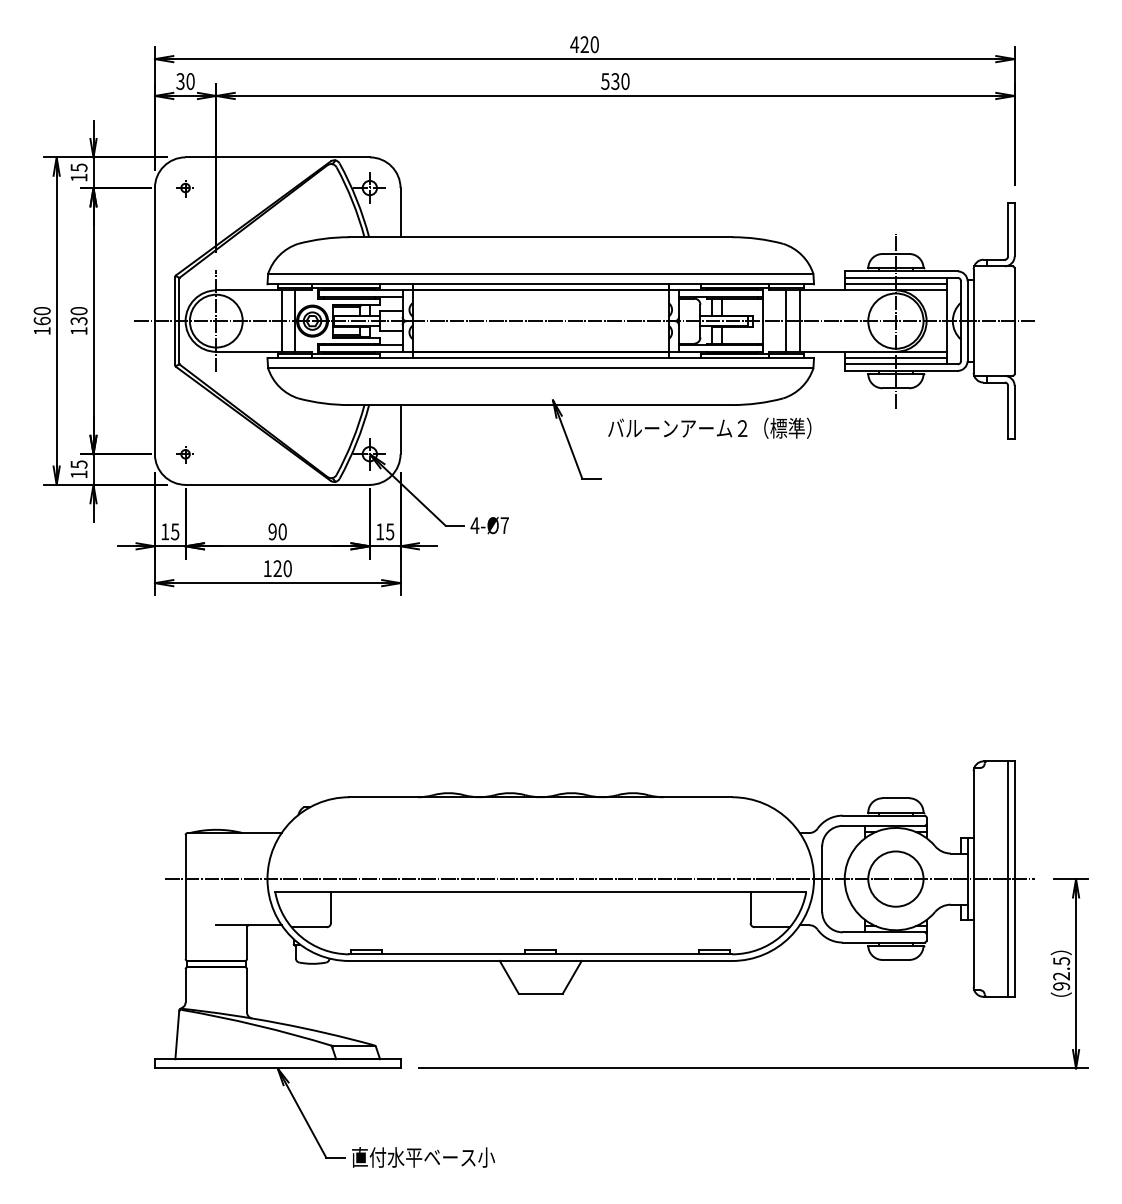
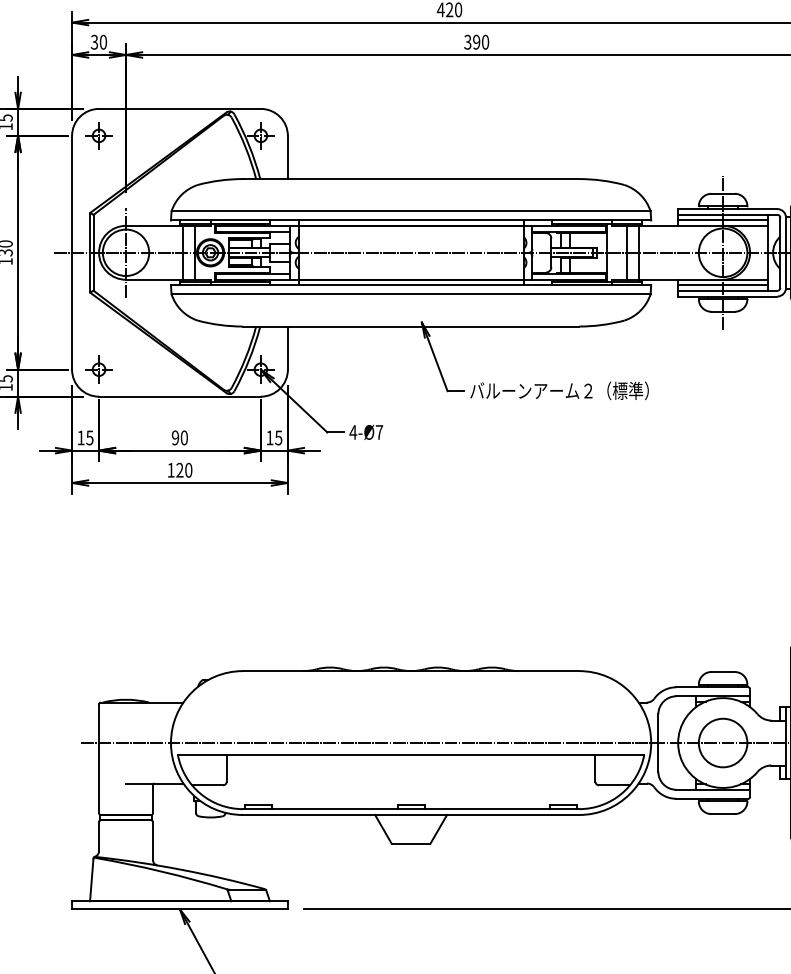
text: (610, 81) -> (472, 42), 530 -> 390
part: (185, 187) -> (98, 135), size x1.67
text: (709, 427) -> (559, 390), moved
part: (185, 454) -> (98, 369), size x1.67

